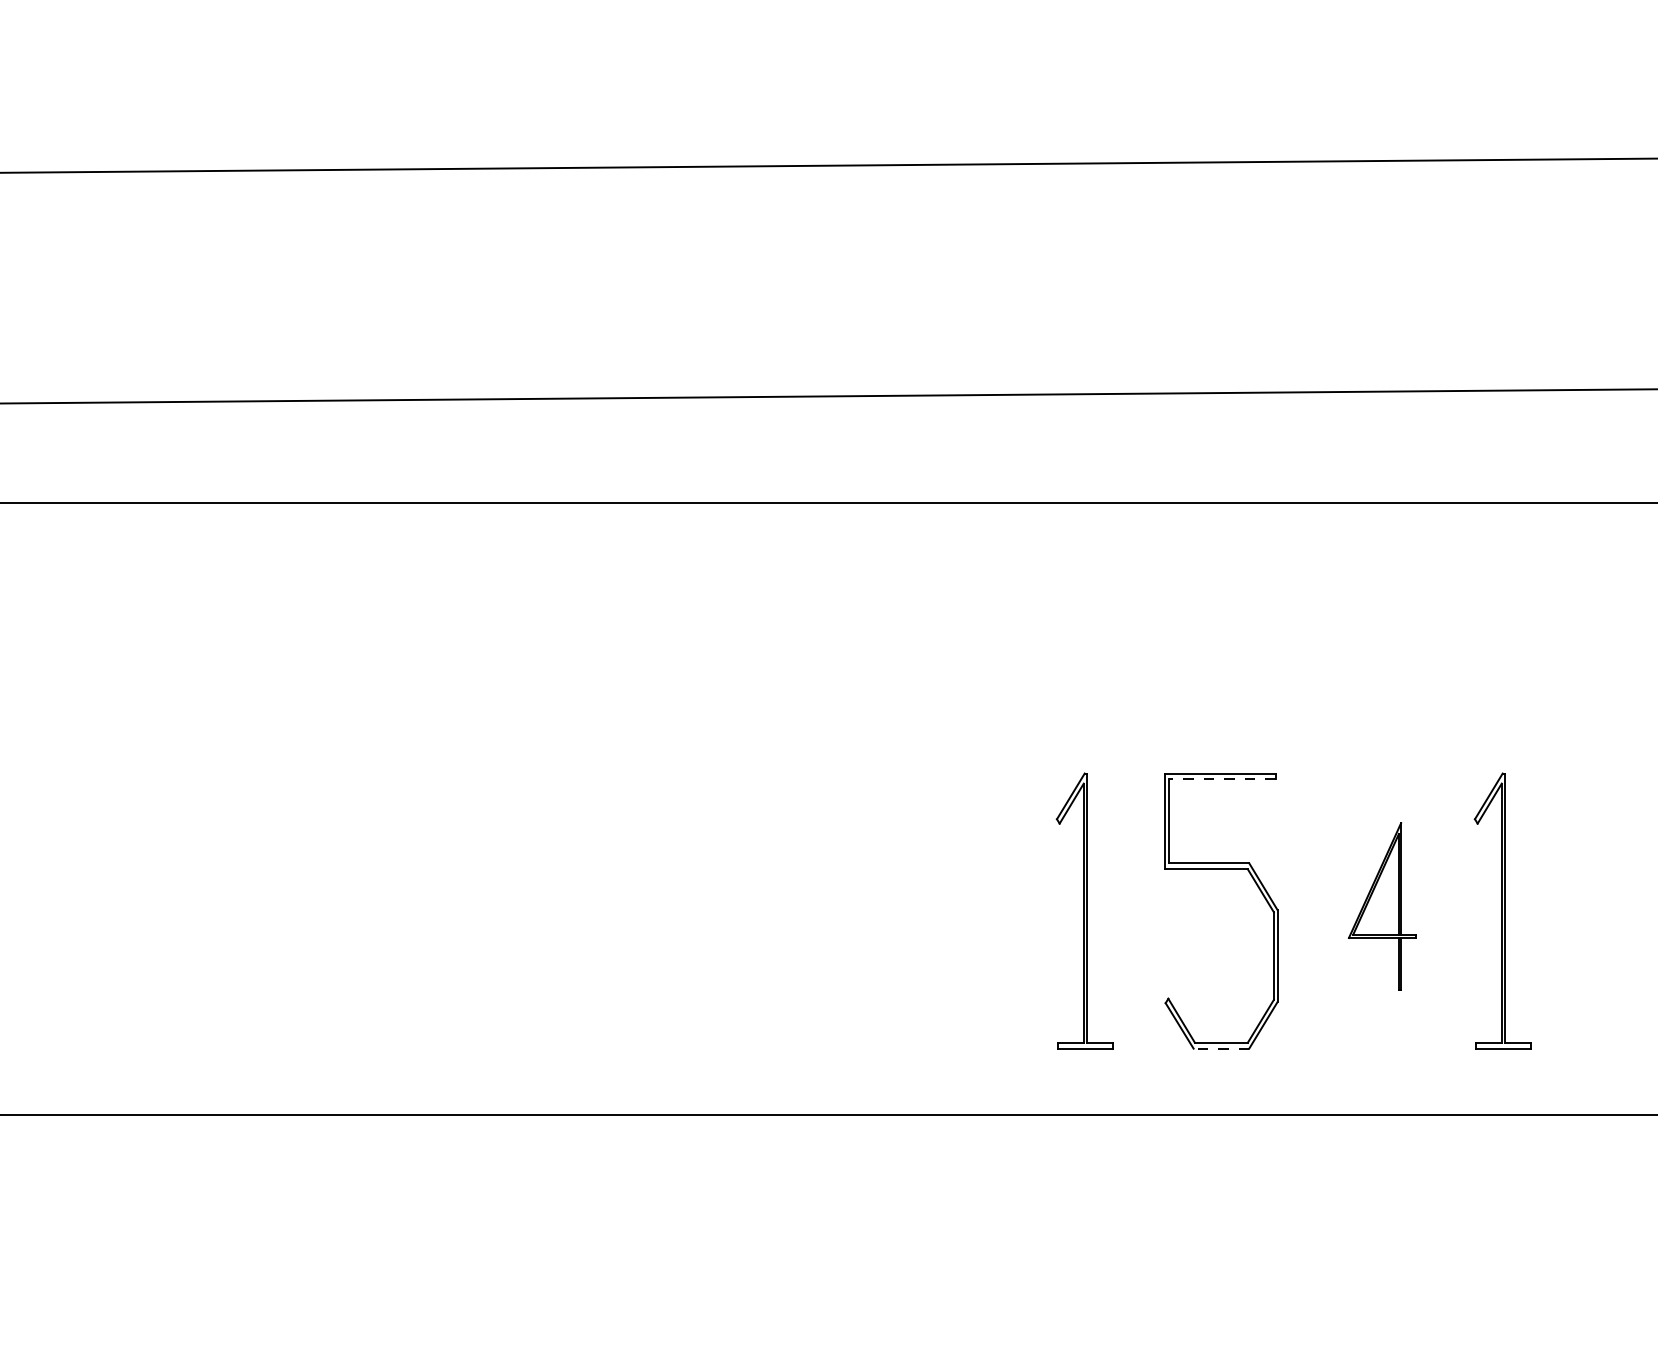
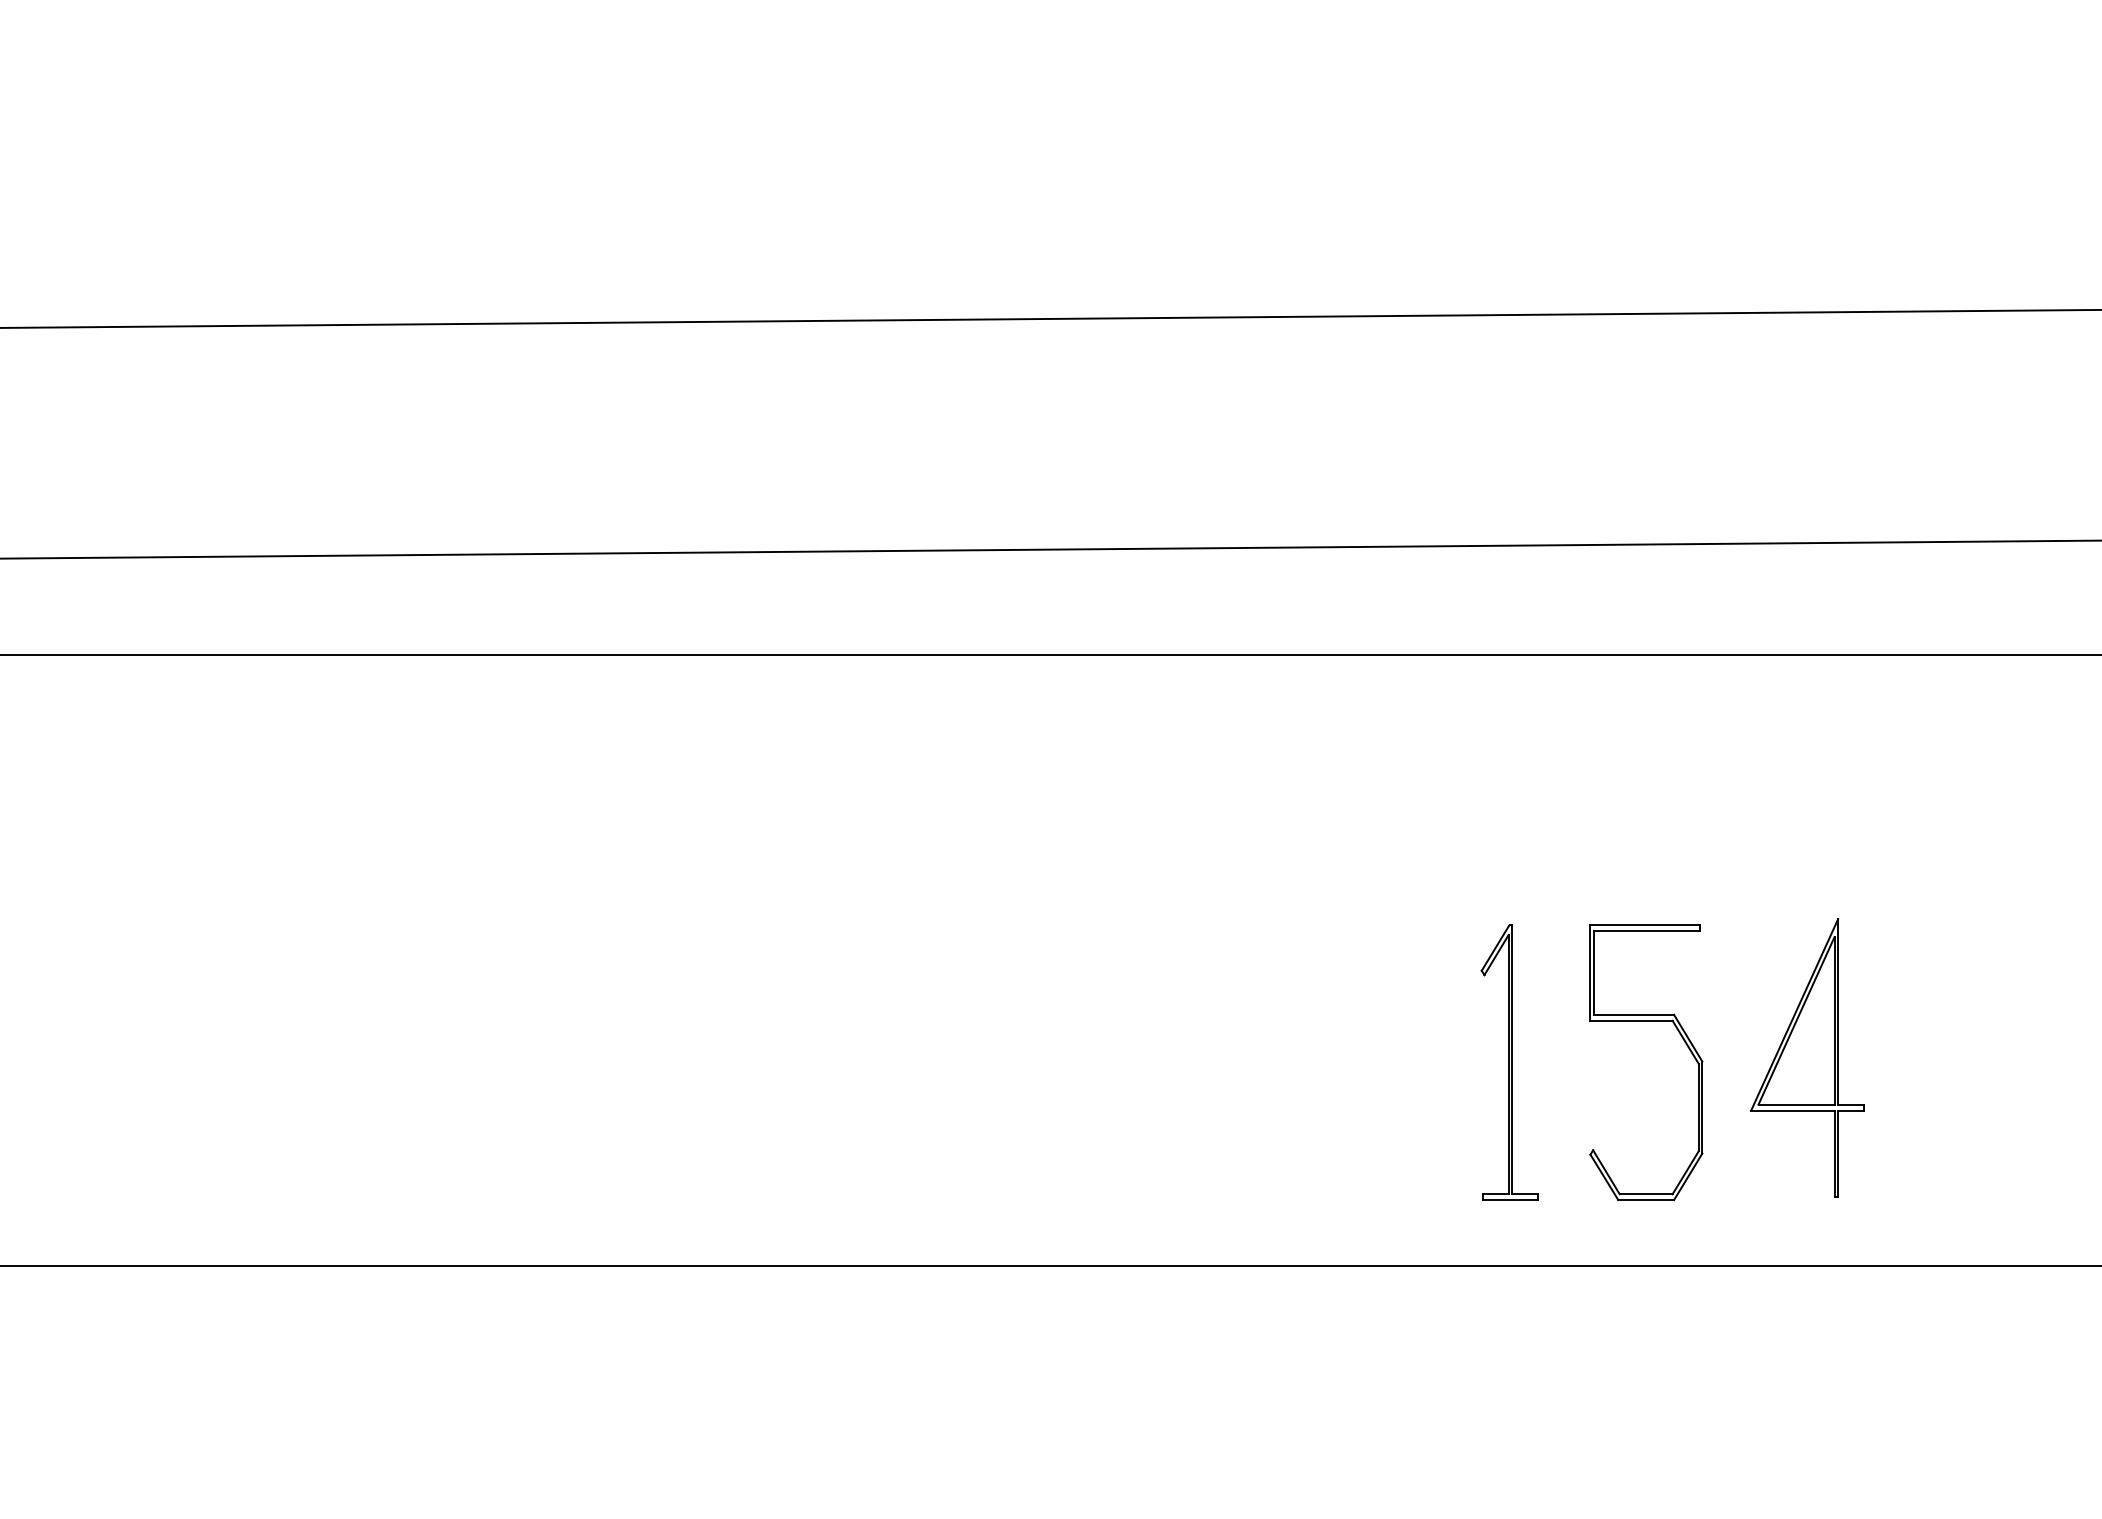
line: (1221, 779) -> (1646, 930), dashed -> solid
part: (1382, 906) -> (1807, 1057), size x1.67
part: (1502, 911) -> (1927, 1062), removed
line: (1221, 1049) -> (1646, 1200), dashed -> solid

